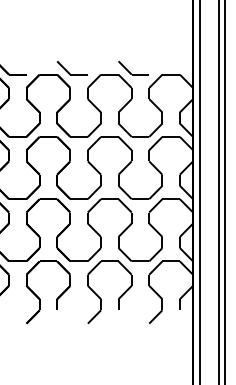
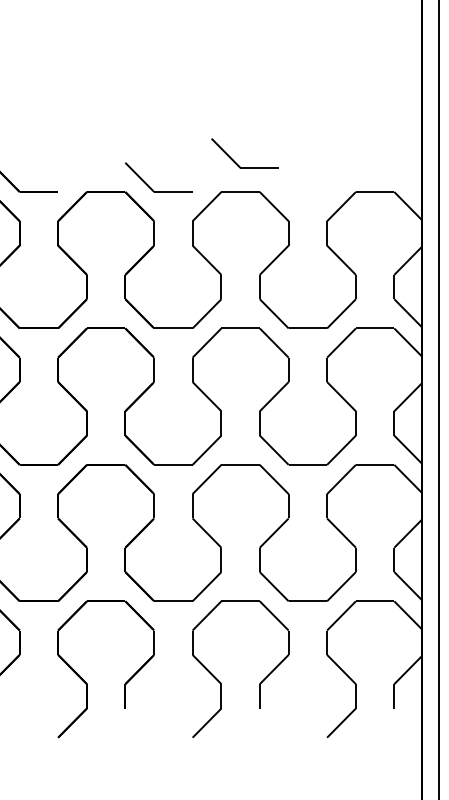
part: (133, 68) -> (244, 154), moved

